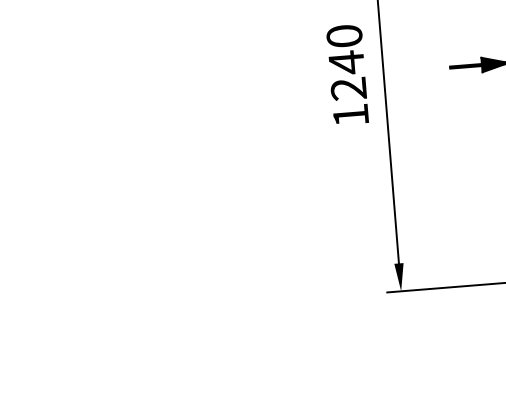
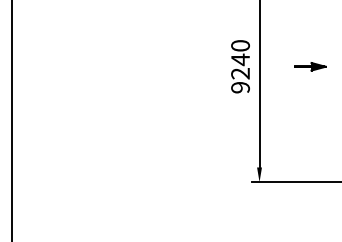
text: (350, 115) -> (240, 87), 1240 -> 9240

